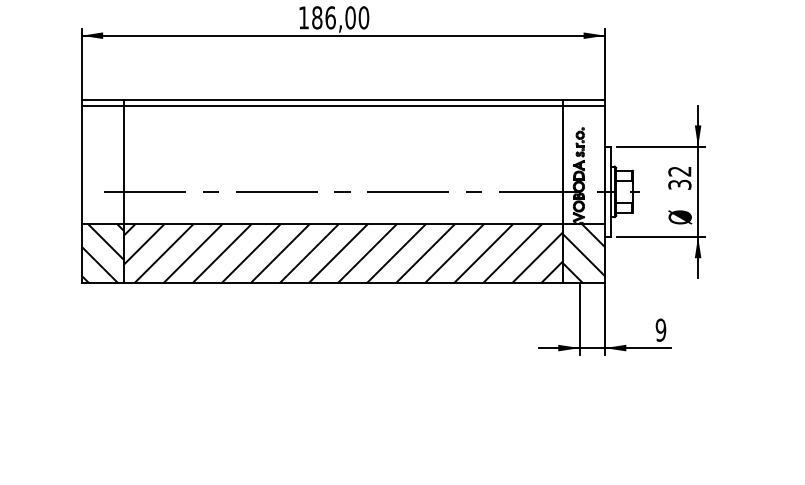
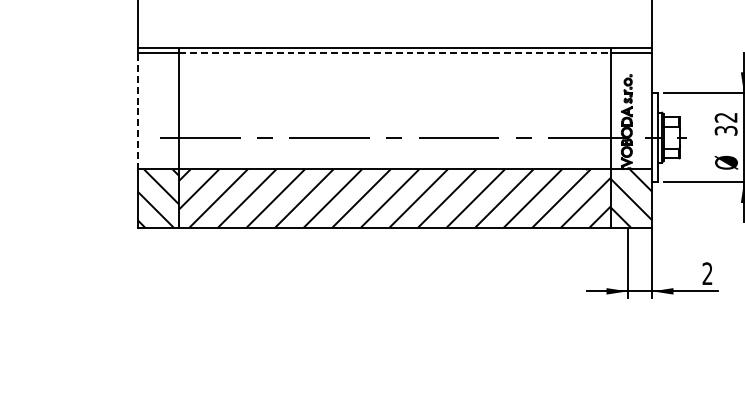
line: (343, 106) -> (395, 53), solid -> dashed
line: (81, 164) -> (137, 110), solid -> dashed
text: (660, 329) -> (707, 273), 9 -> 2

